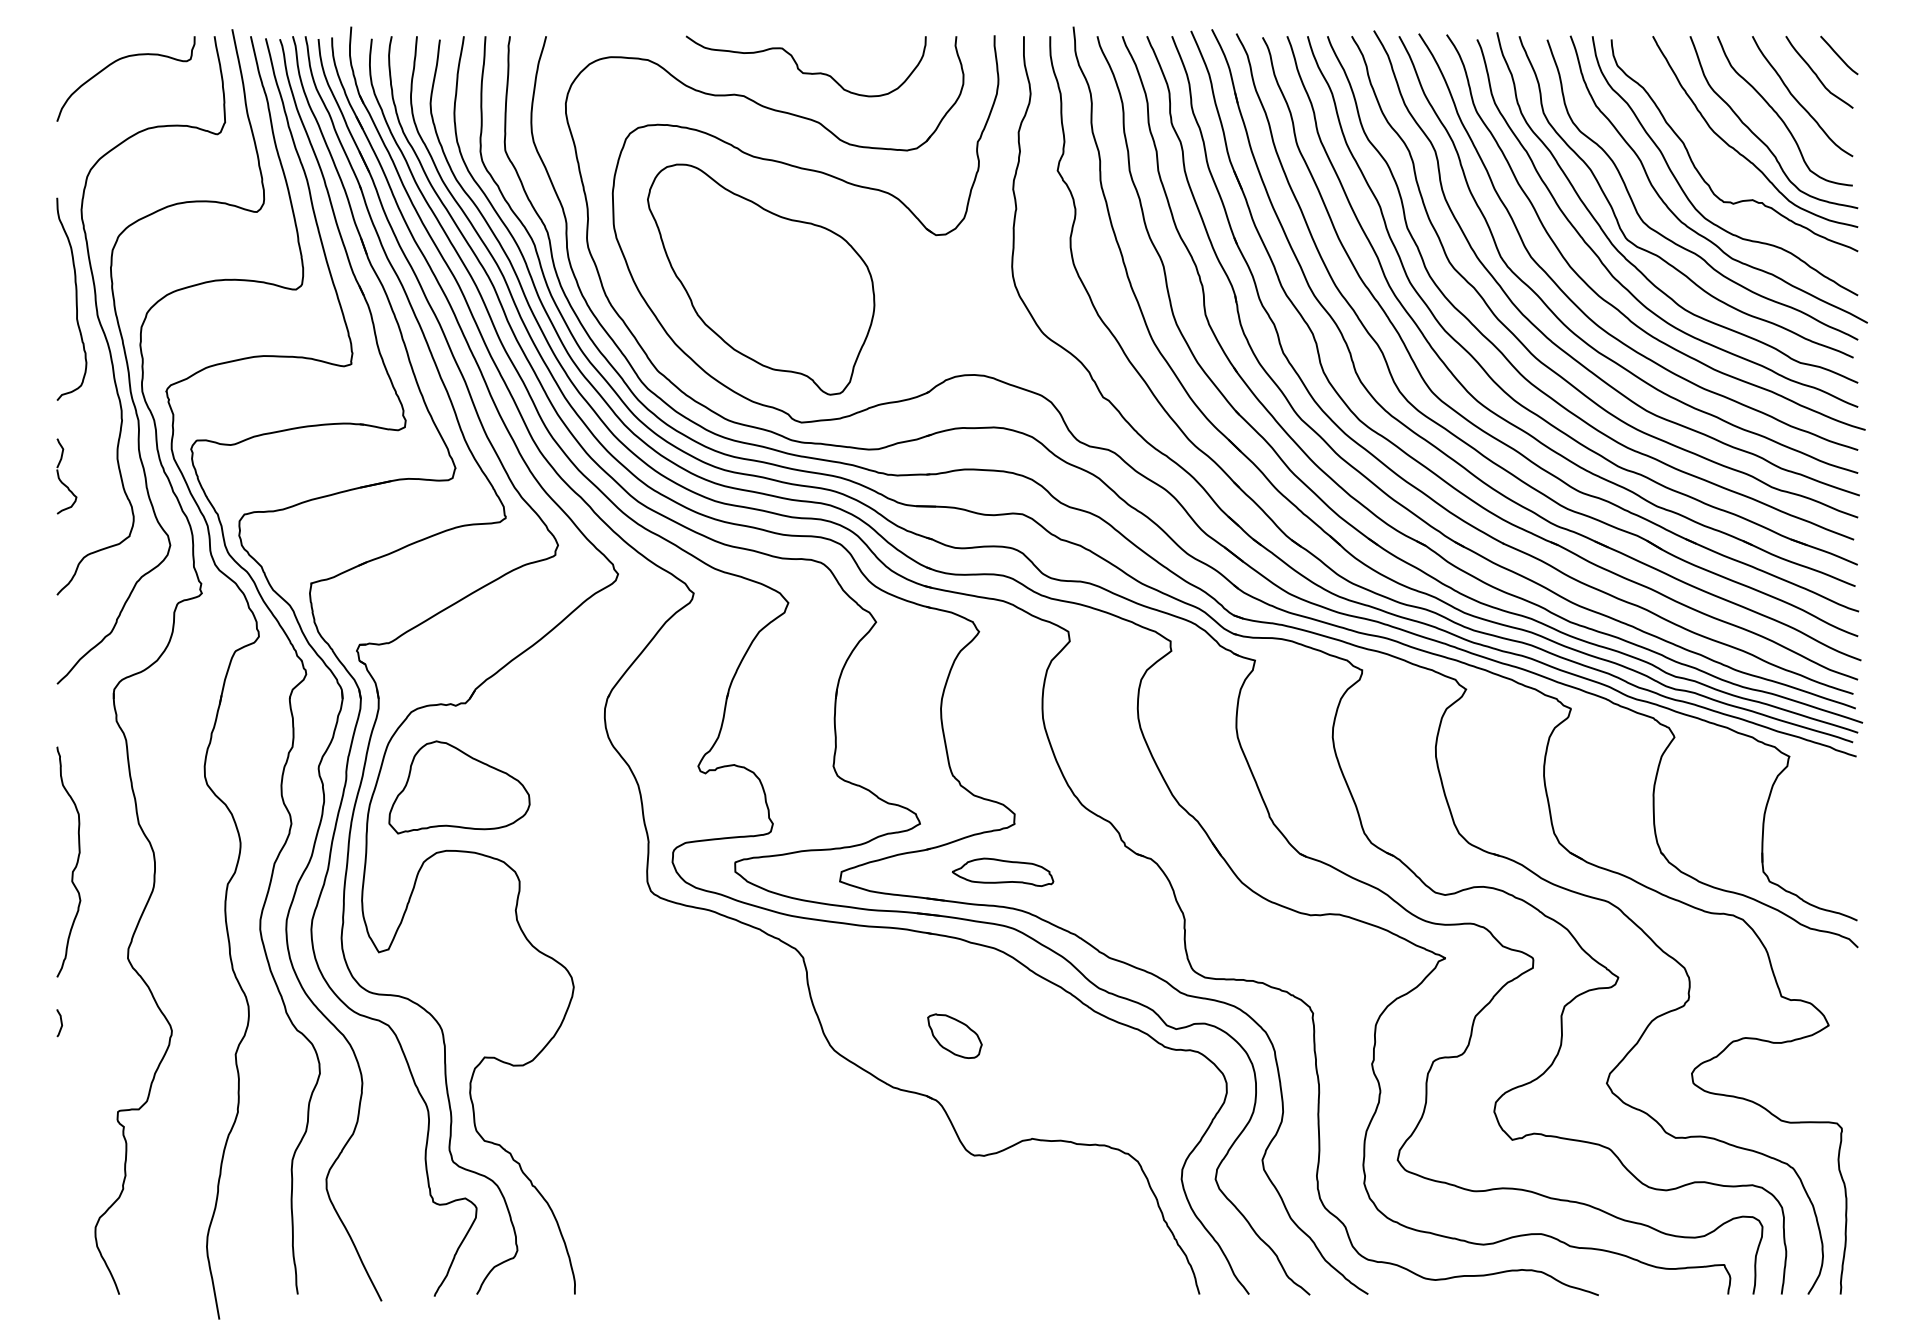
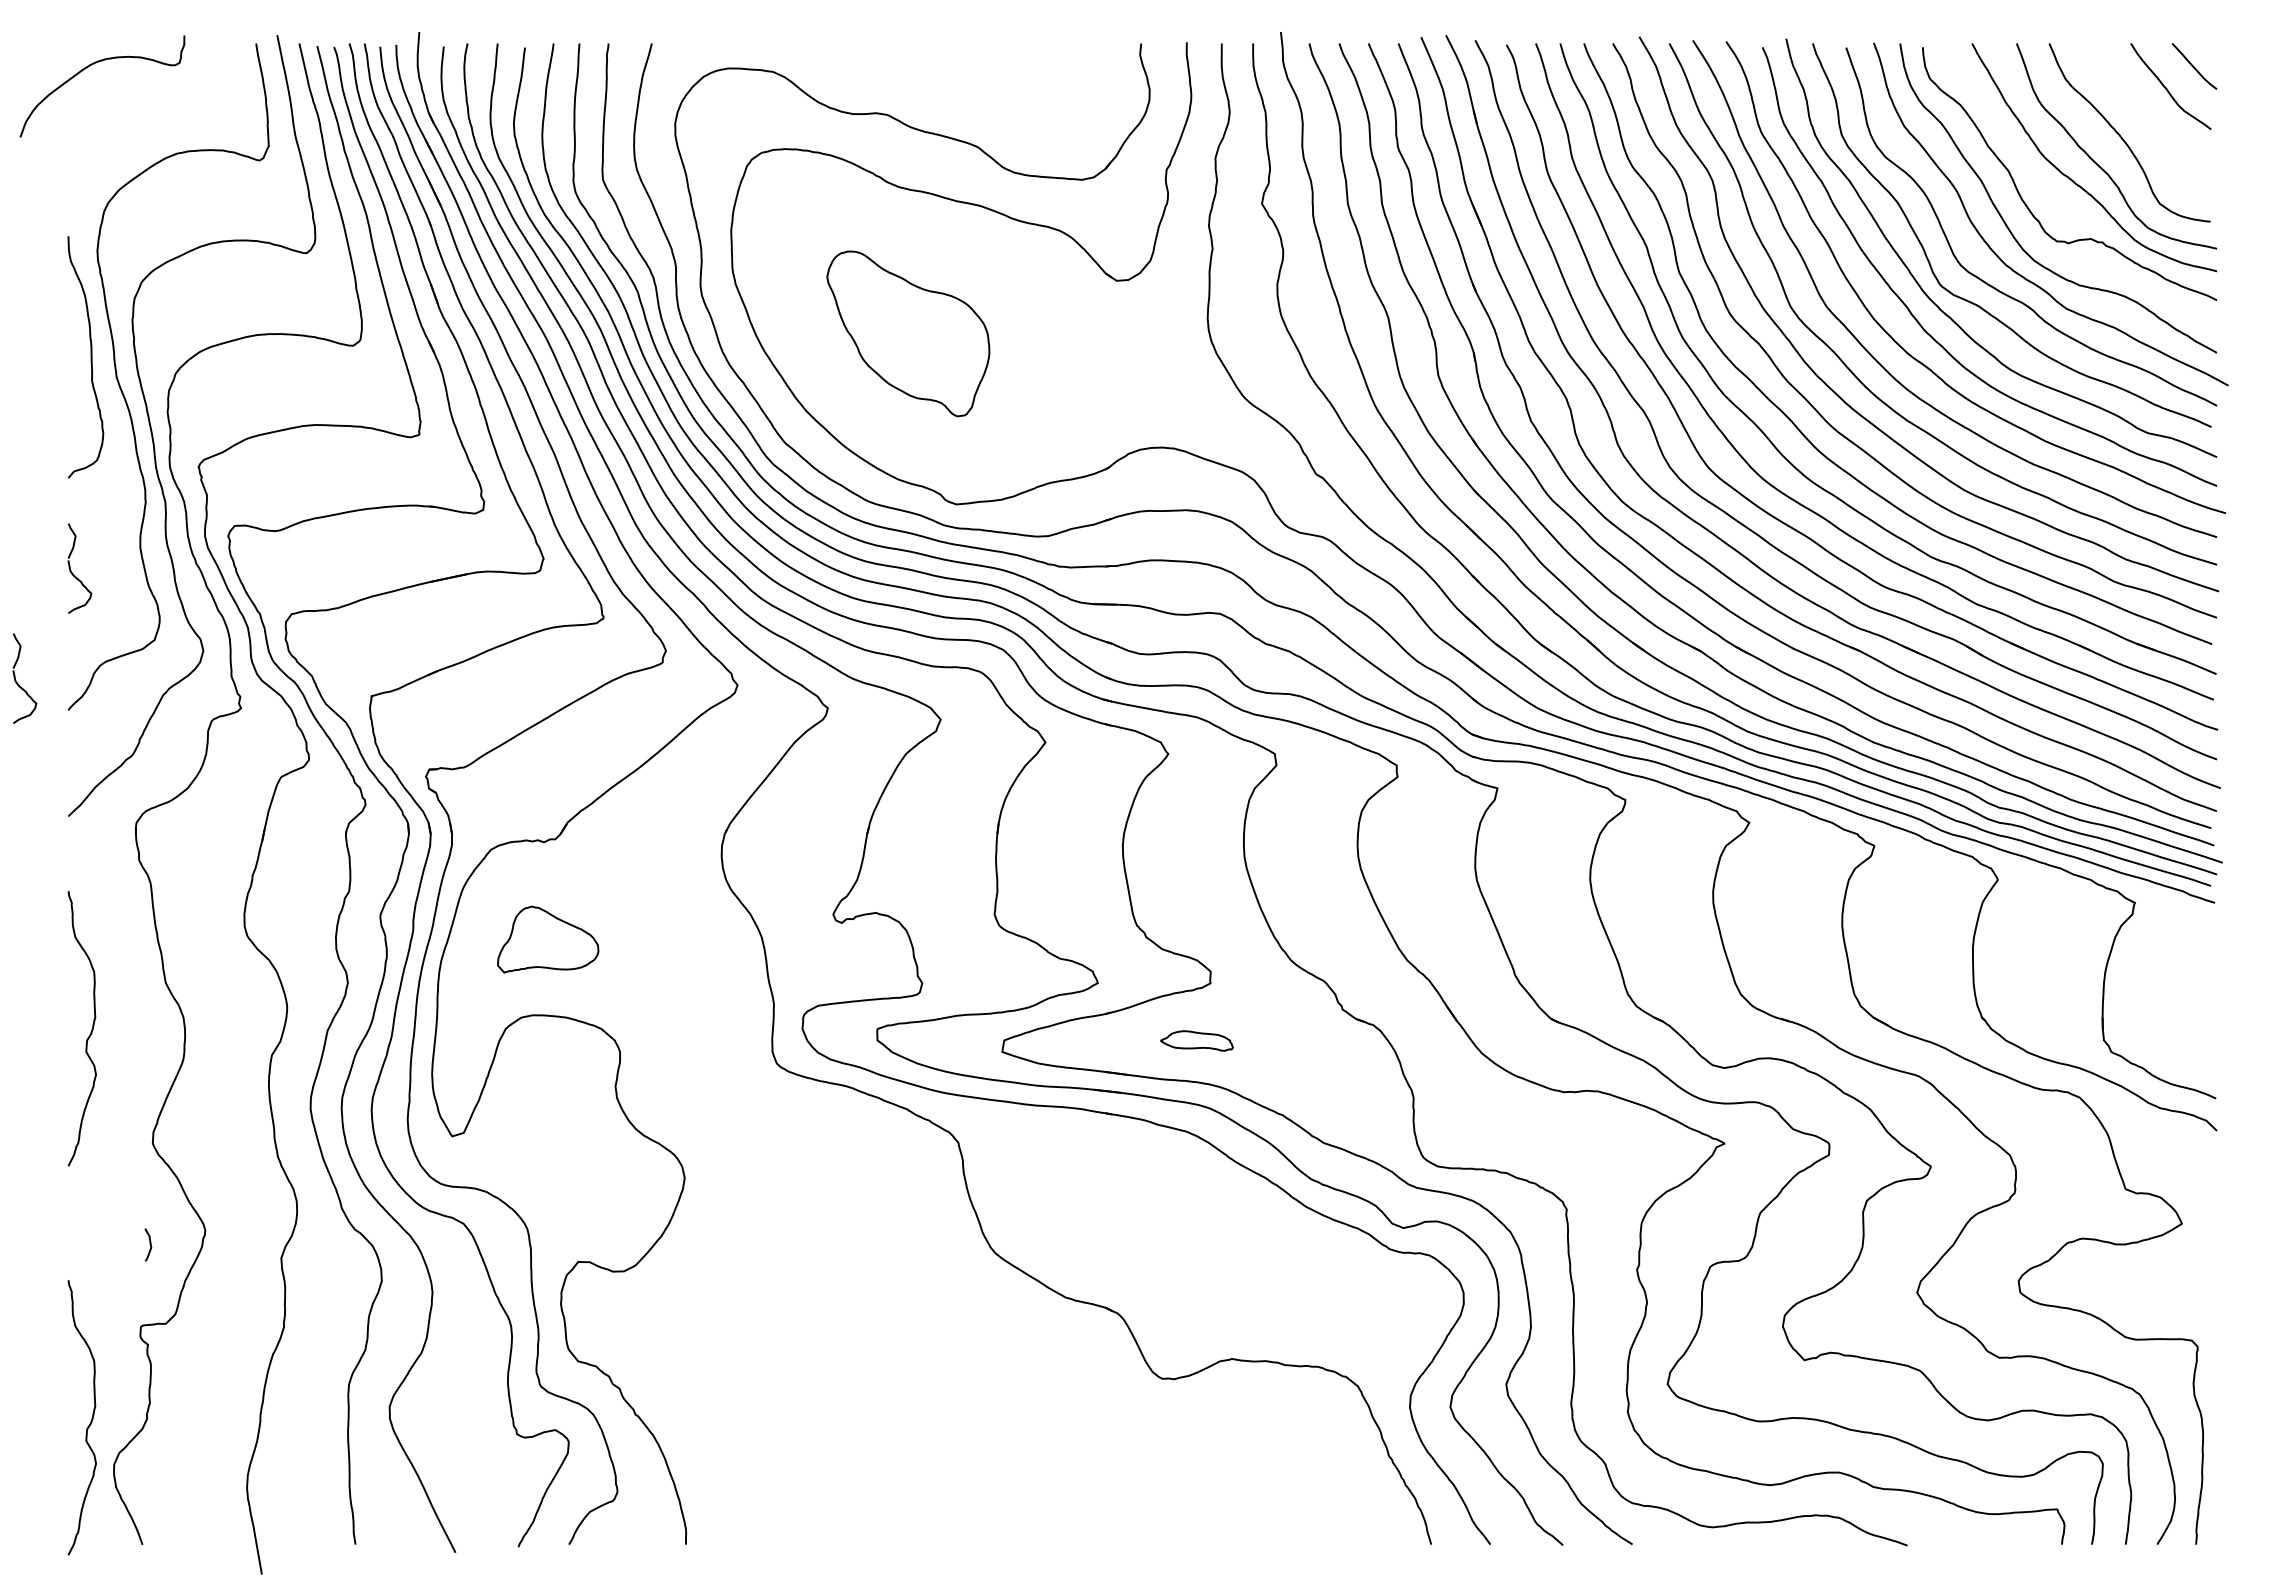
curve: (117, 61) -> (92, 65), moved
curve: (805, 72) -> (961, 86), removed
curve: (1798, 100) -> (2145, 120), removed
part: (761, 279) -> (908, 333), size x0.6
part: (15, 572) -> (18, 683), added
part: (458, 787) -> (547, 939), size x0.6
part: (1002, 871) -> (1196, 1040), size x0.6
curve: (60, 1022) -> (149, 1244), moved
part: (955, 1036) -> (1139, 1236), removed
curve: (75, 1191) -> (90, 1421), added

